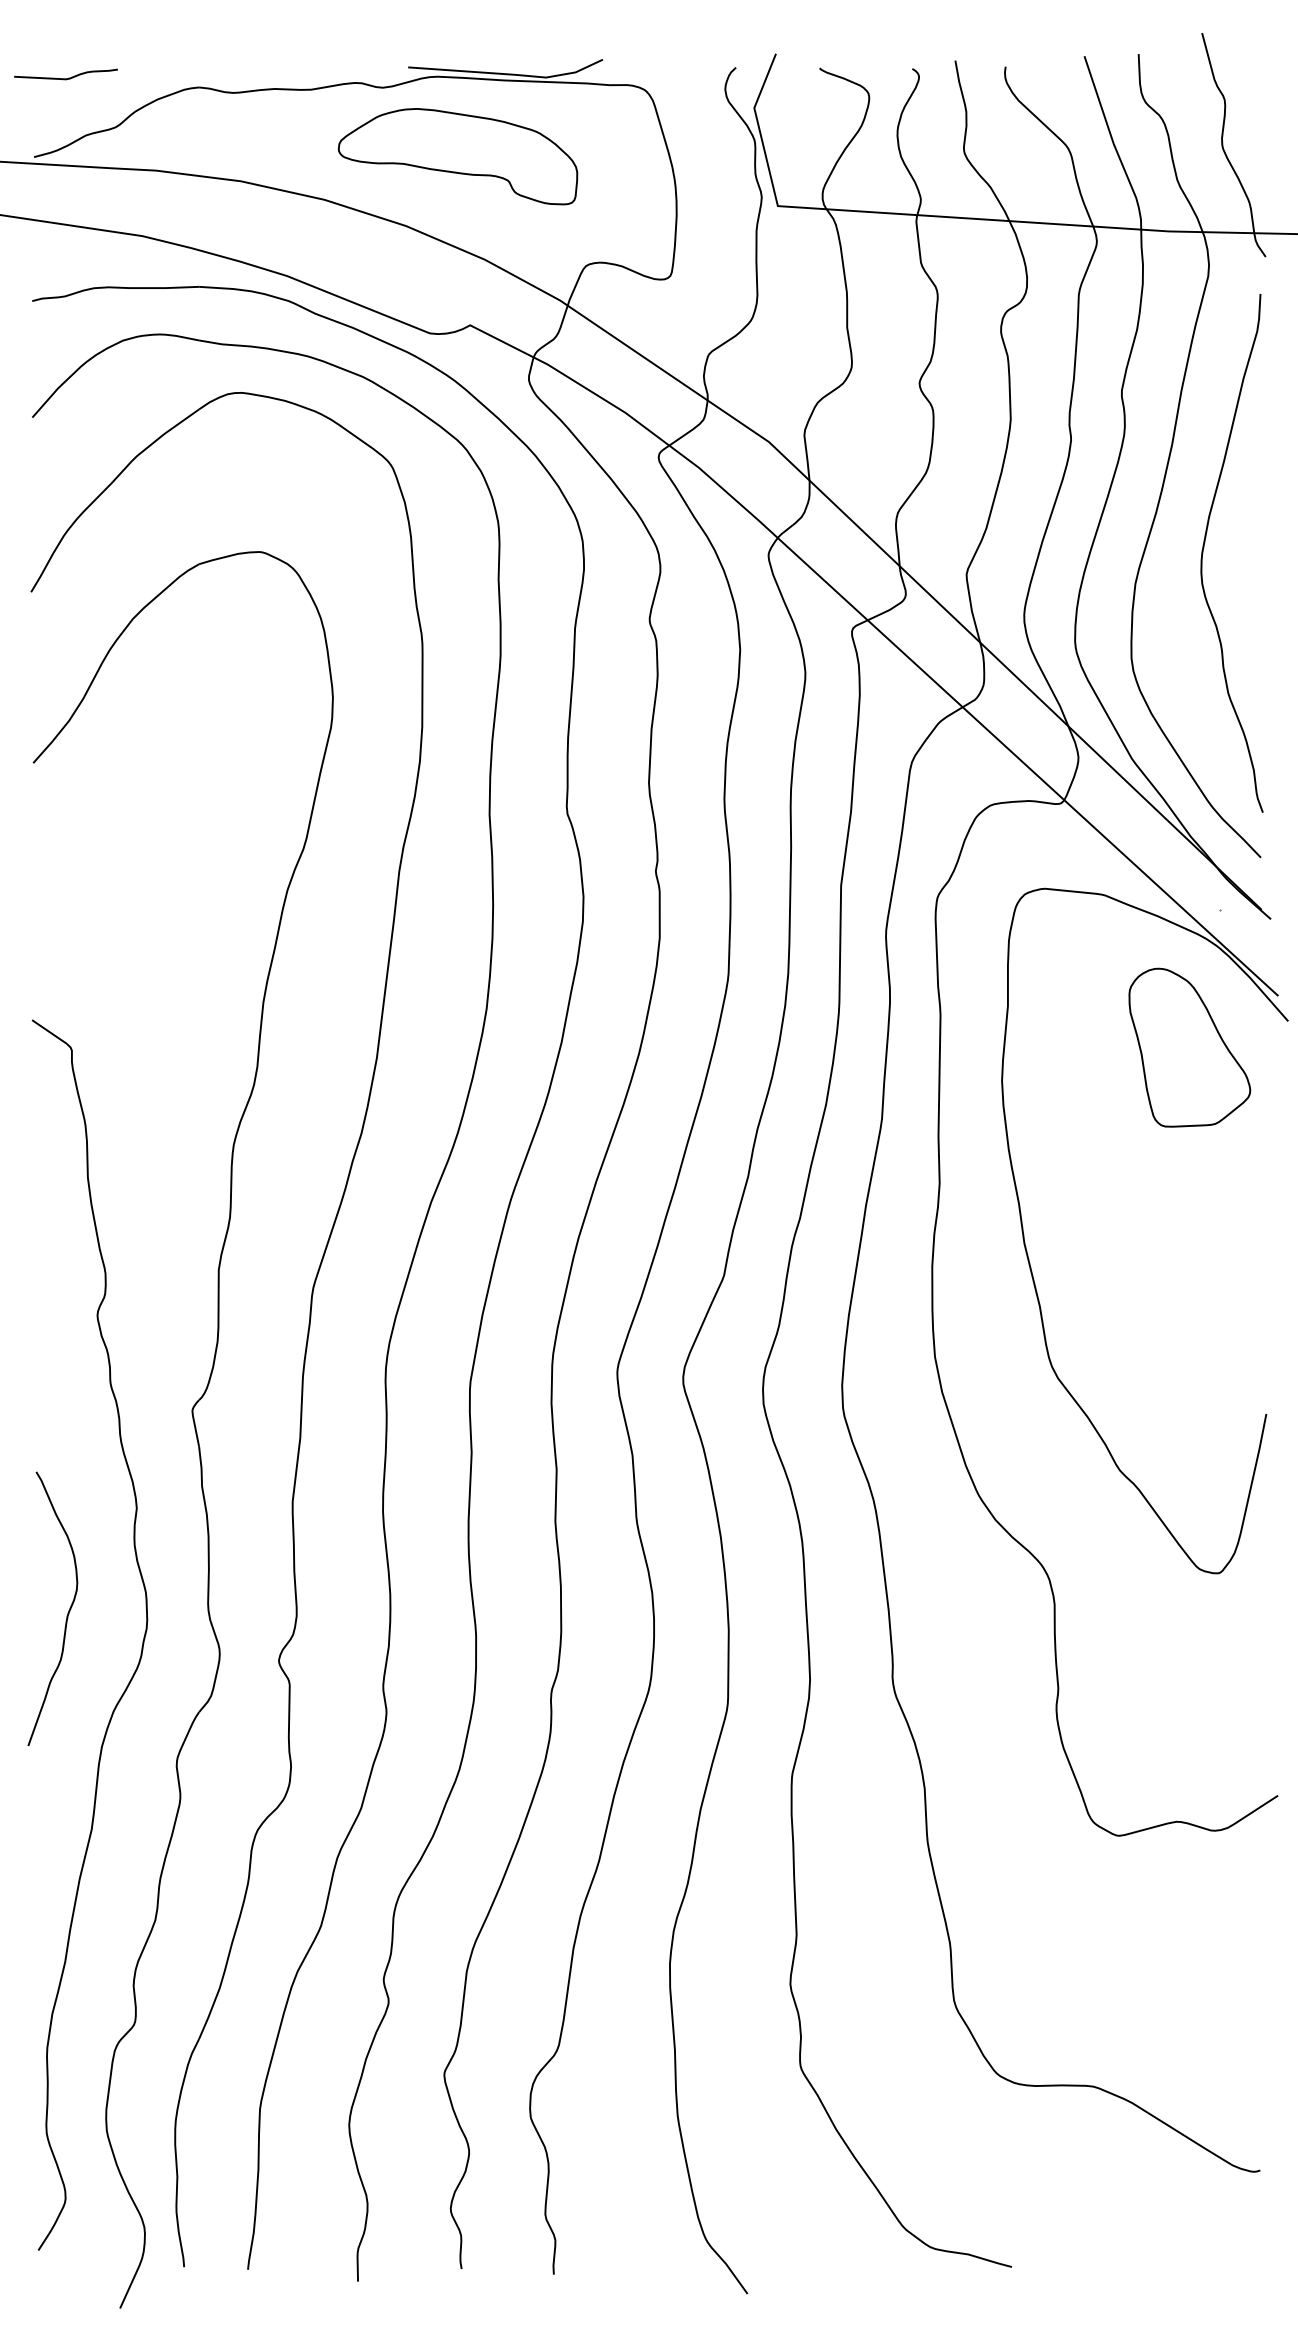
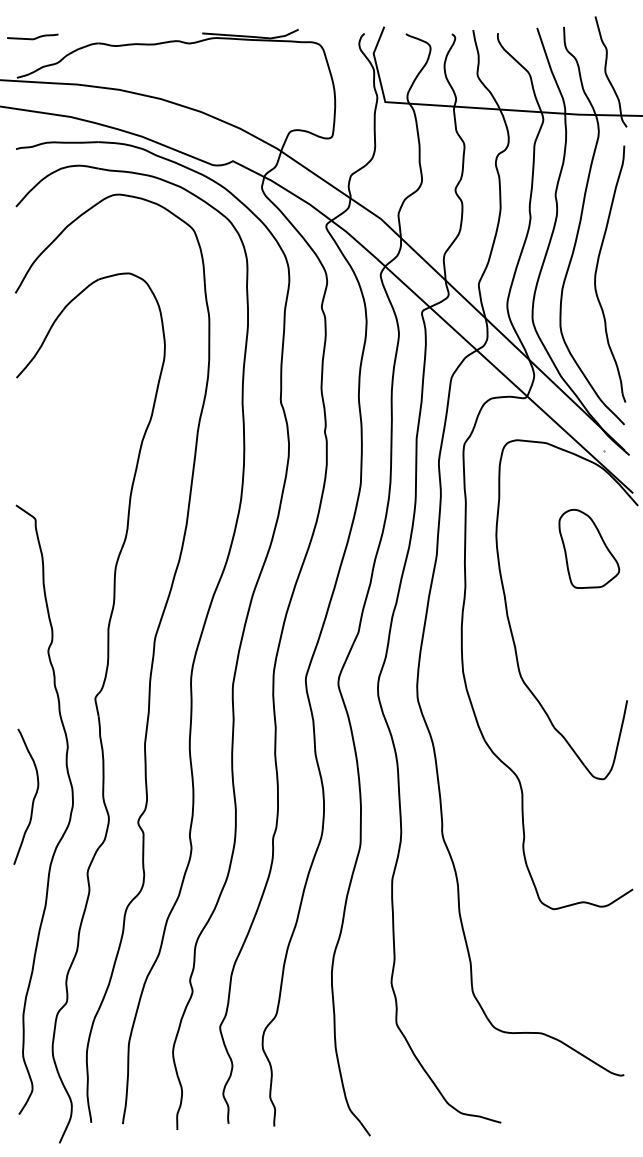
part: (457, 156) -> (226, 77), removed
part: (1190, 1046) -> (589, 548), moved

